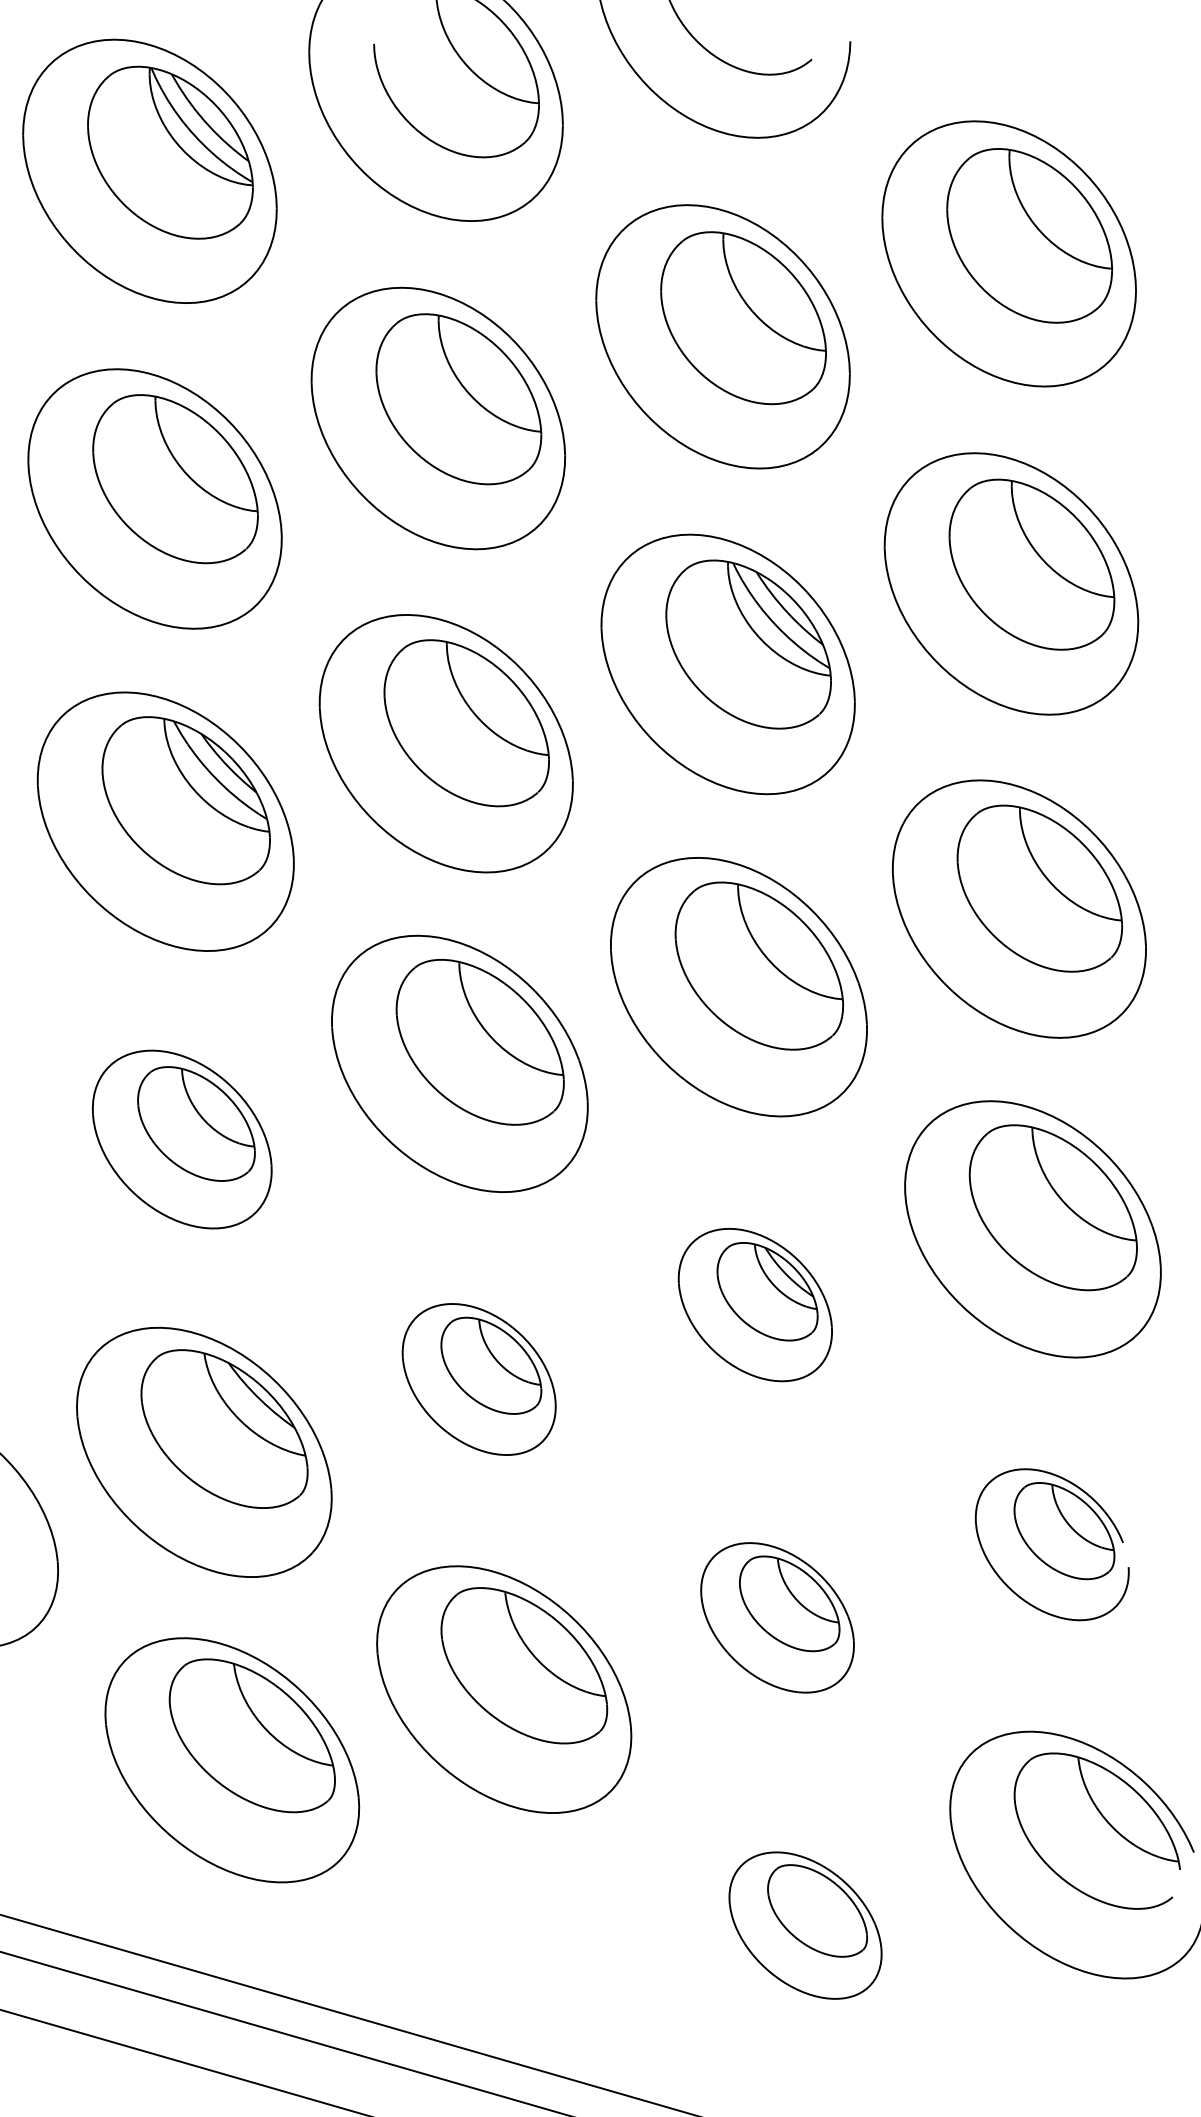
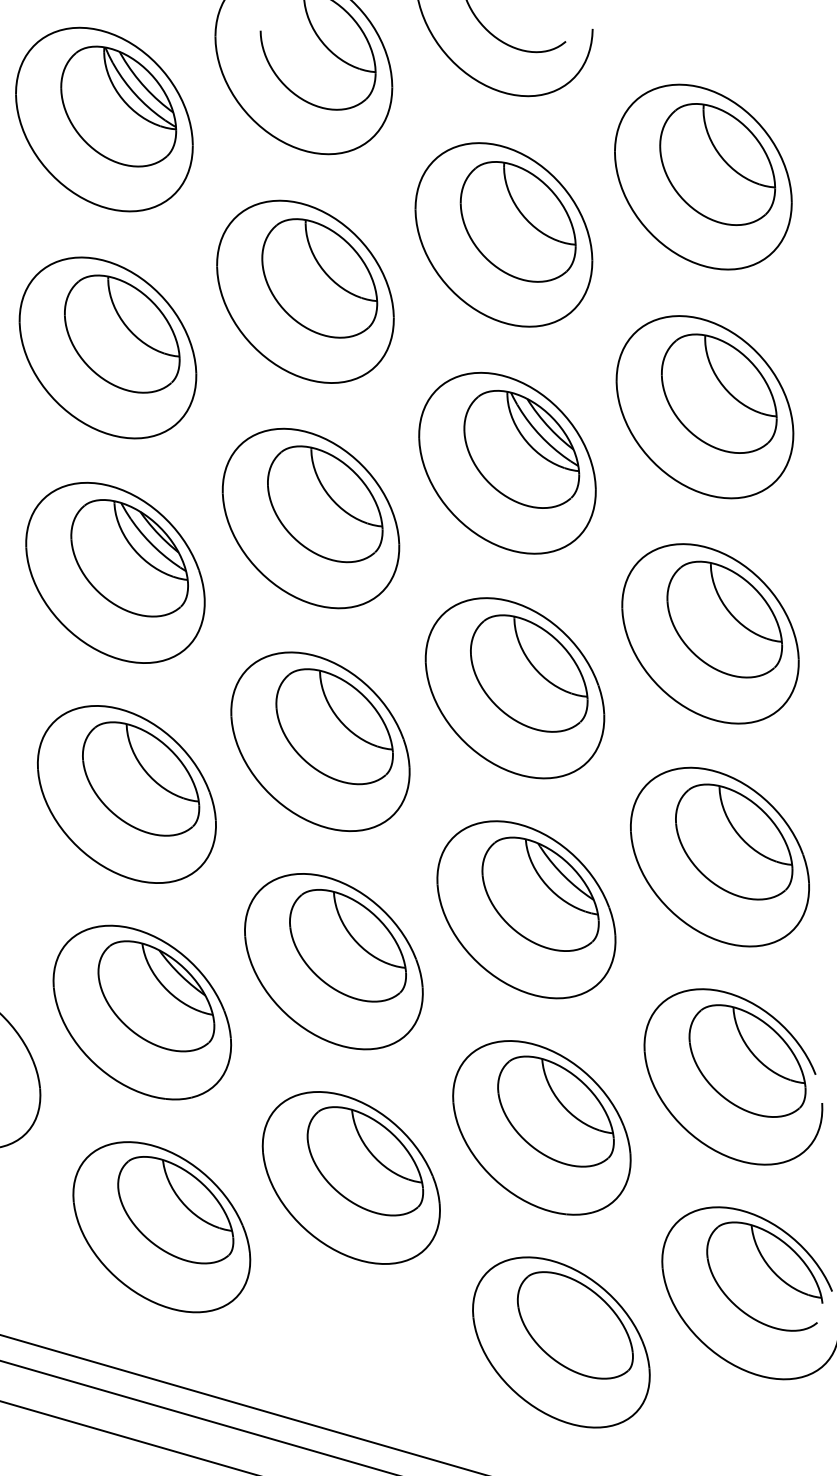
part: (181, 1139) -> (126, 794), size x1.43
part: (755, 1304) -> (526, 909), size x1.67
part: (478, 1379) -> (333, 961), size x1.67
part: (1052, 1544) -> (733, 1076), size x1.67
part: (776, 1617) -> (541, 1127), size x1.67
part: (805, 1925) -> (561, 1342), size x1.67

